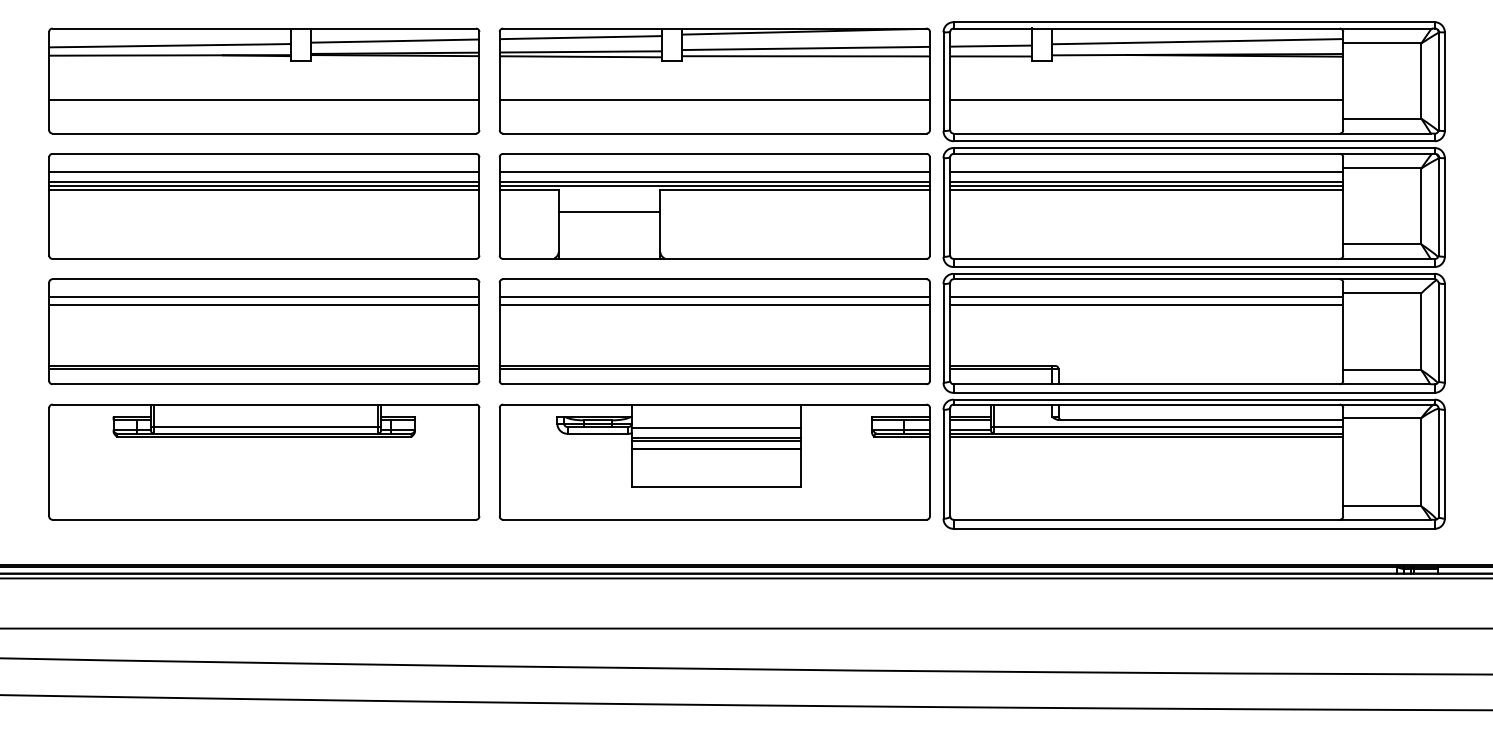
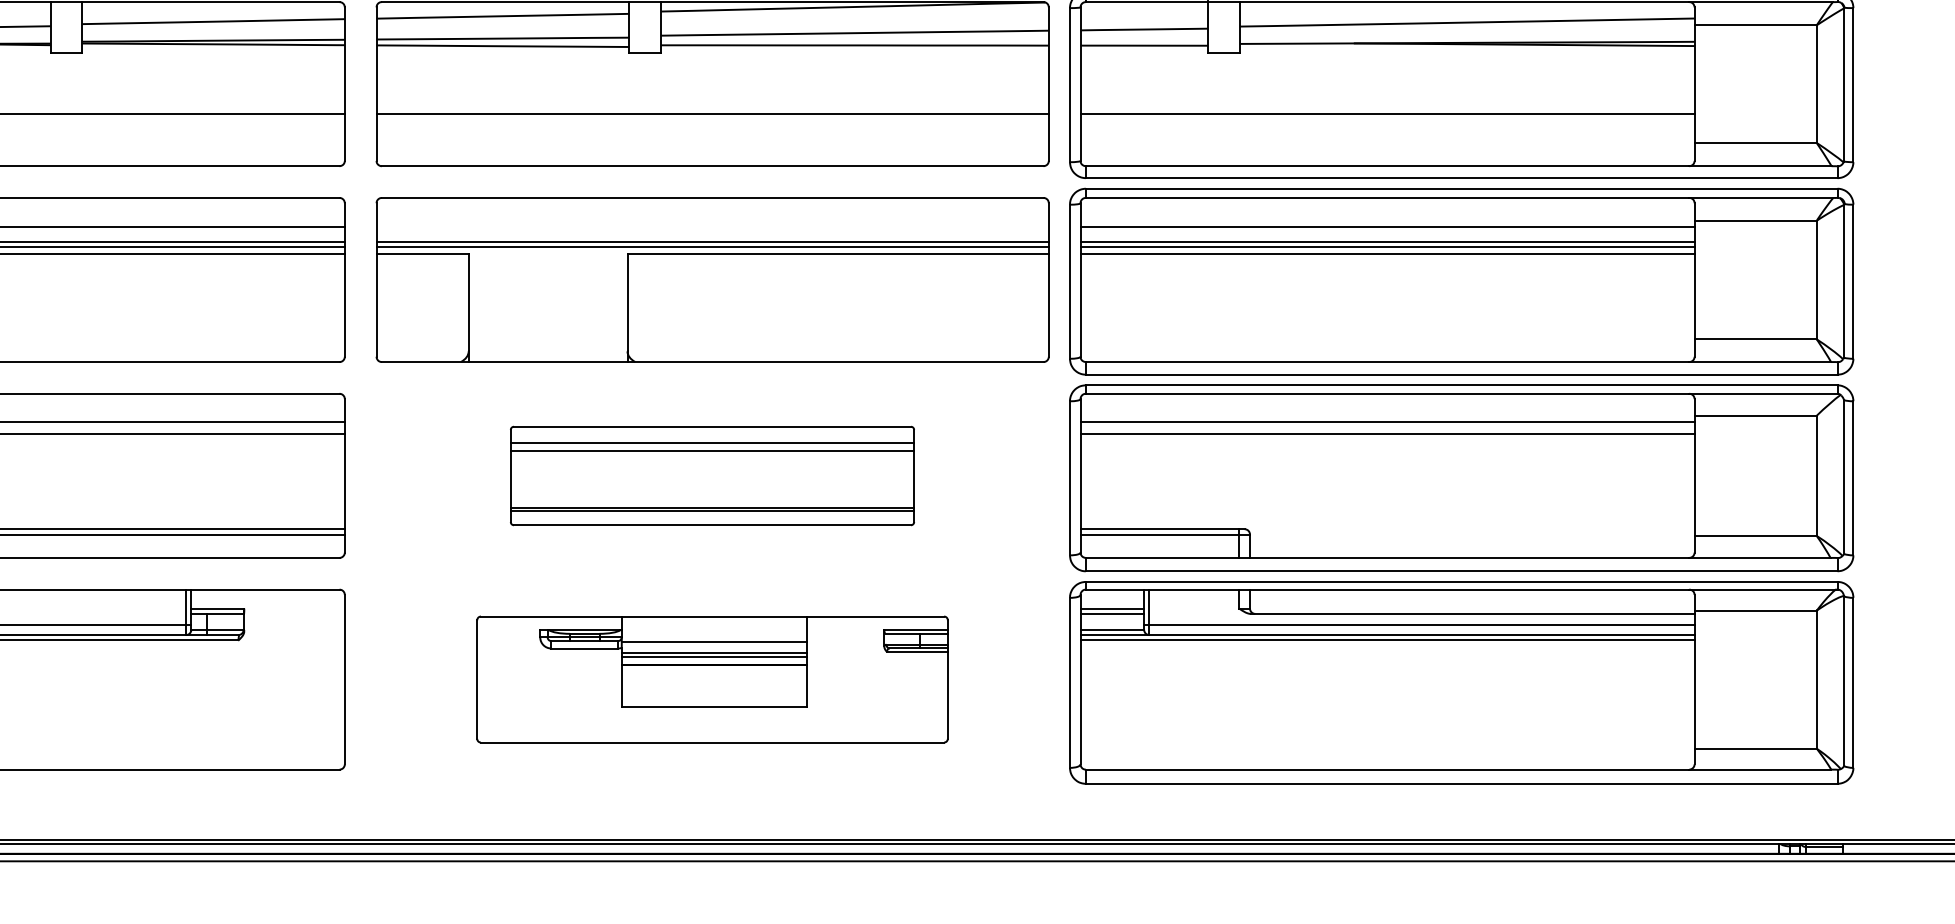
line: (714, 172) -> (712, 227), removed
line: (609, 211) -> (548, 287), removed
part: (714, 331) -> (712, 475), size x0.6
part: (714, 461) -> (712, 678), size x0.7

